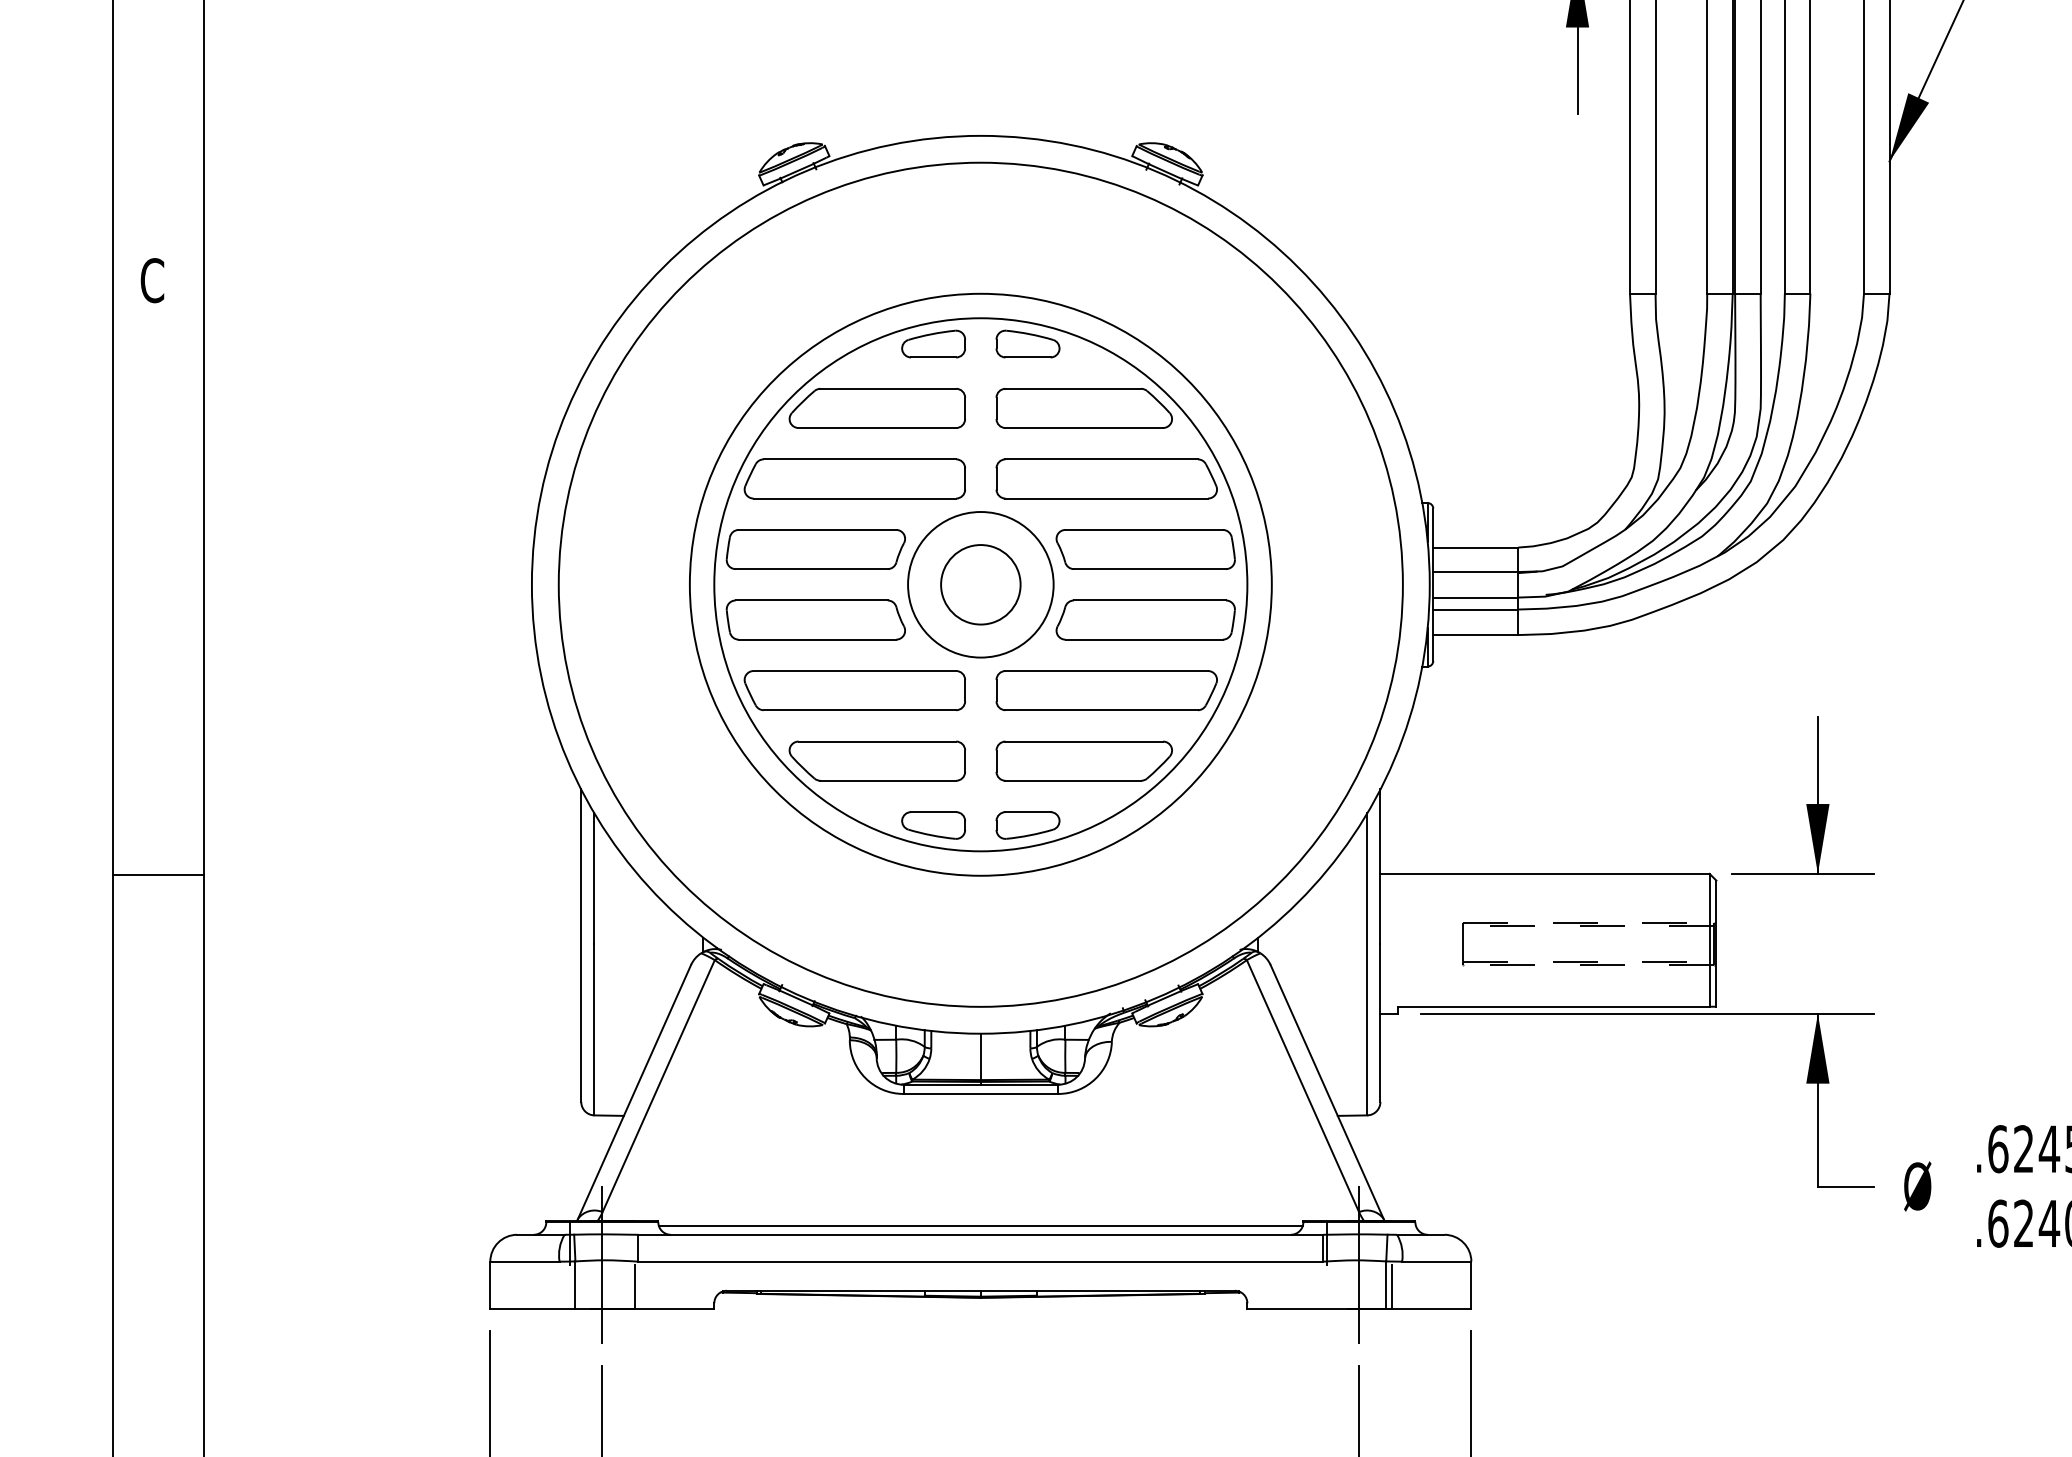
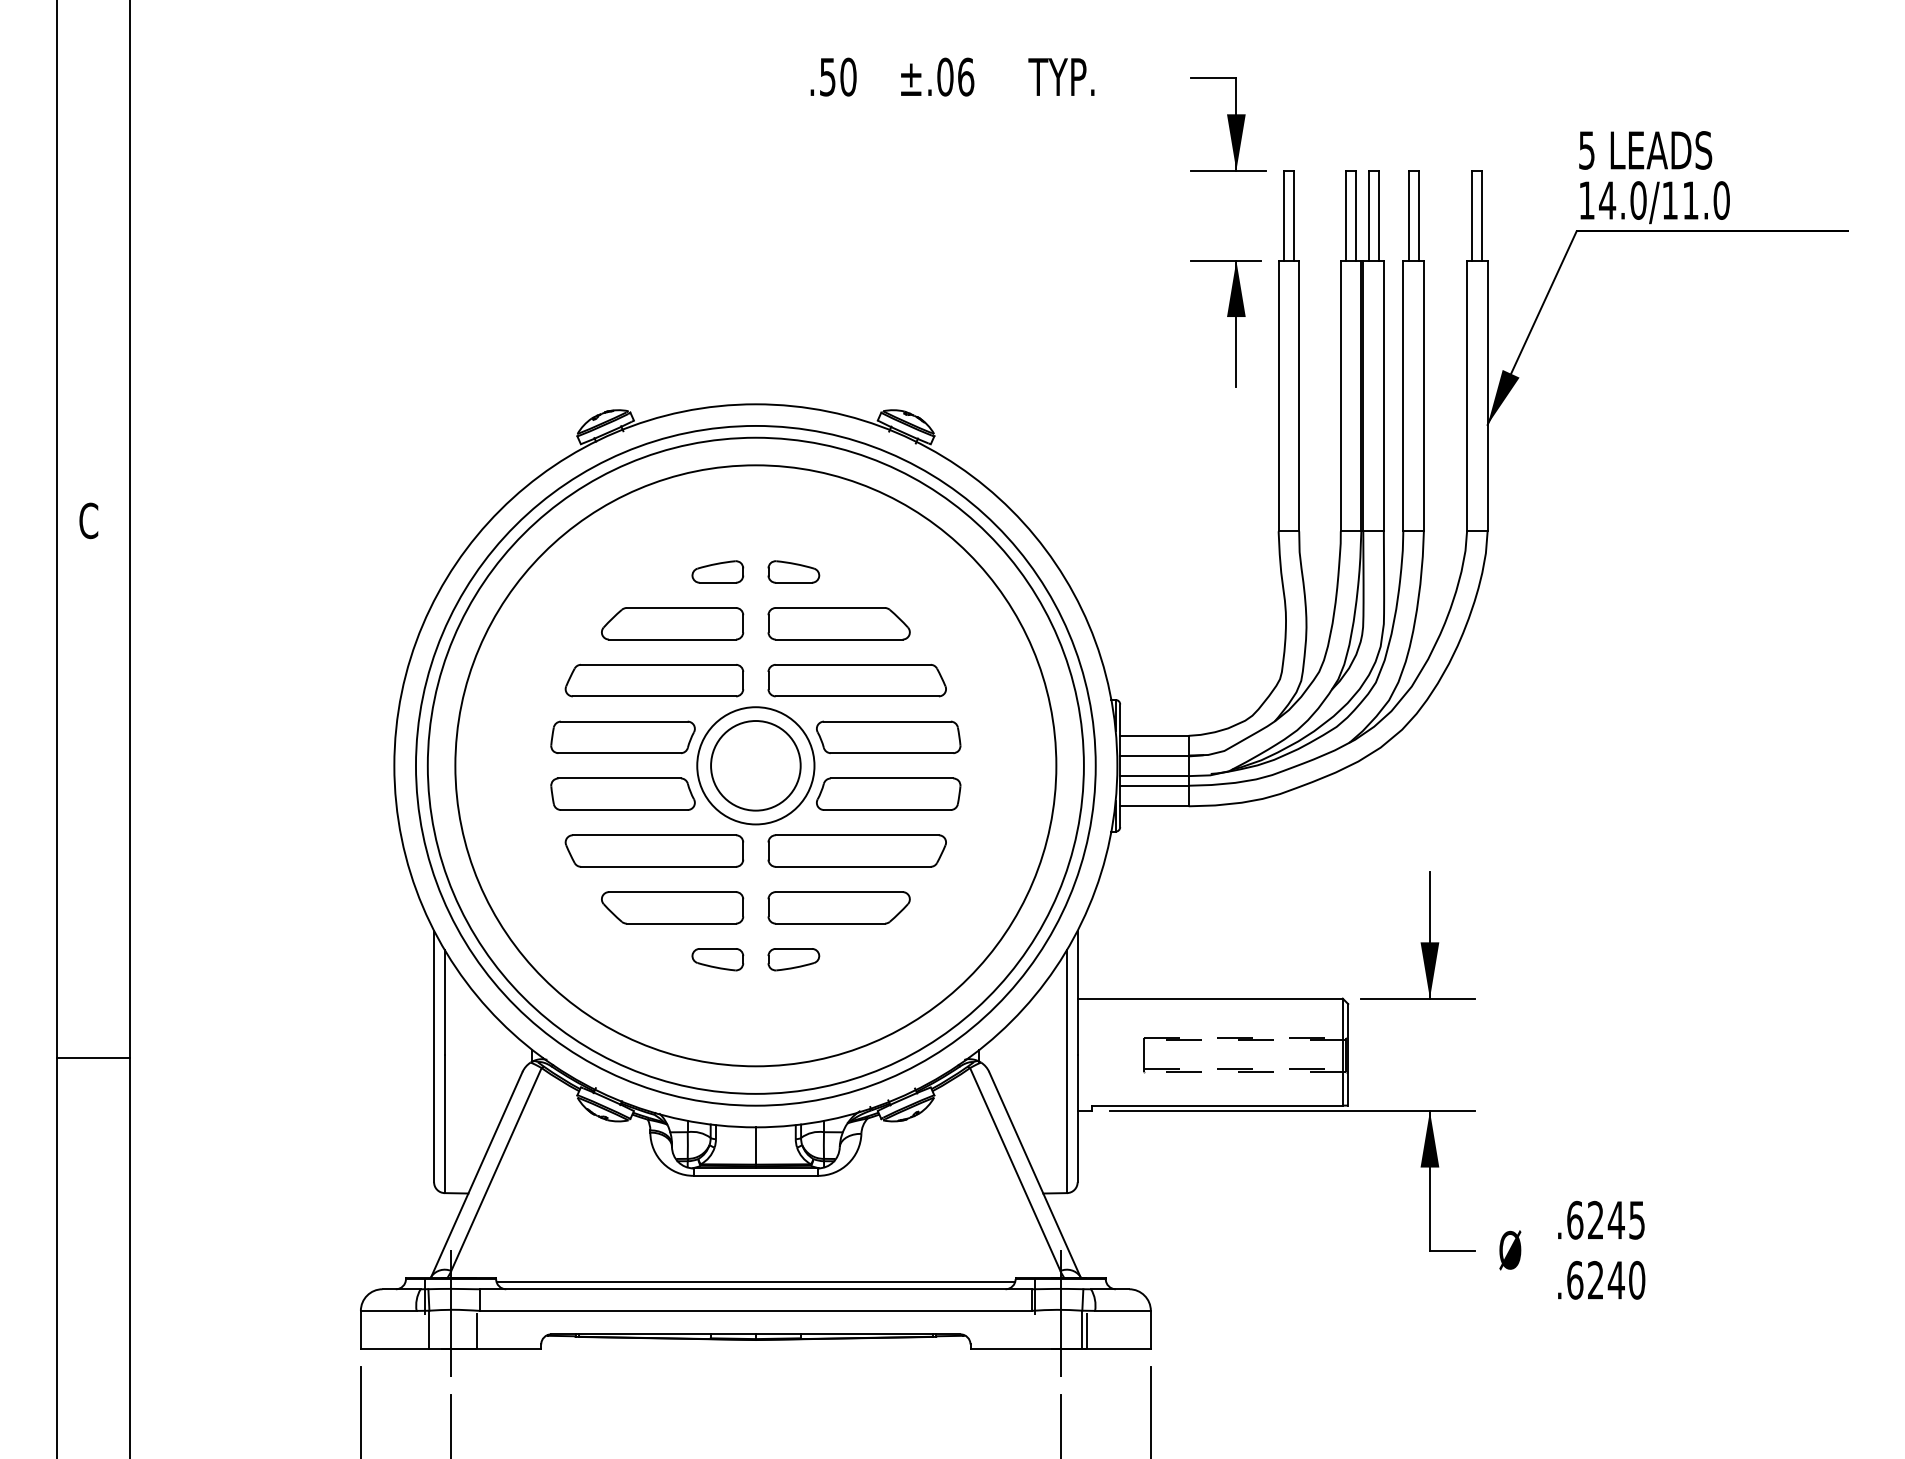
circle: (980, 584) -> (755, 765), size x1.4
circle: (980, 584) -> (755, 765), size x1.4
circle: (980, 584) -> (755, 765), size x1.4
line: (158, 874) -> (93, 1057), moved

